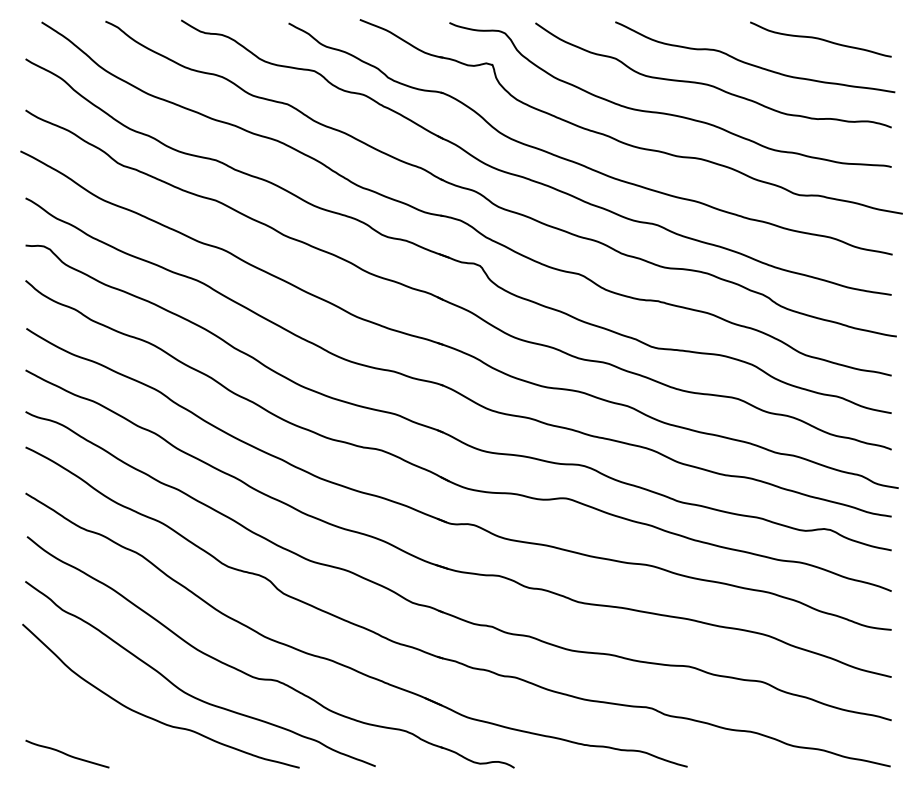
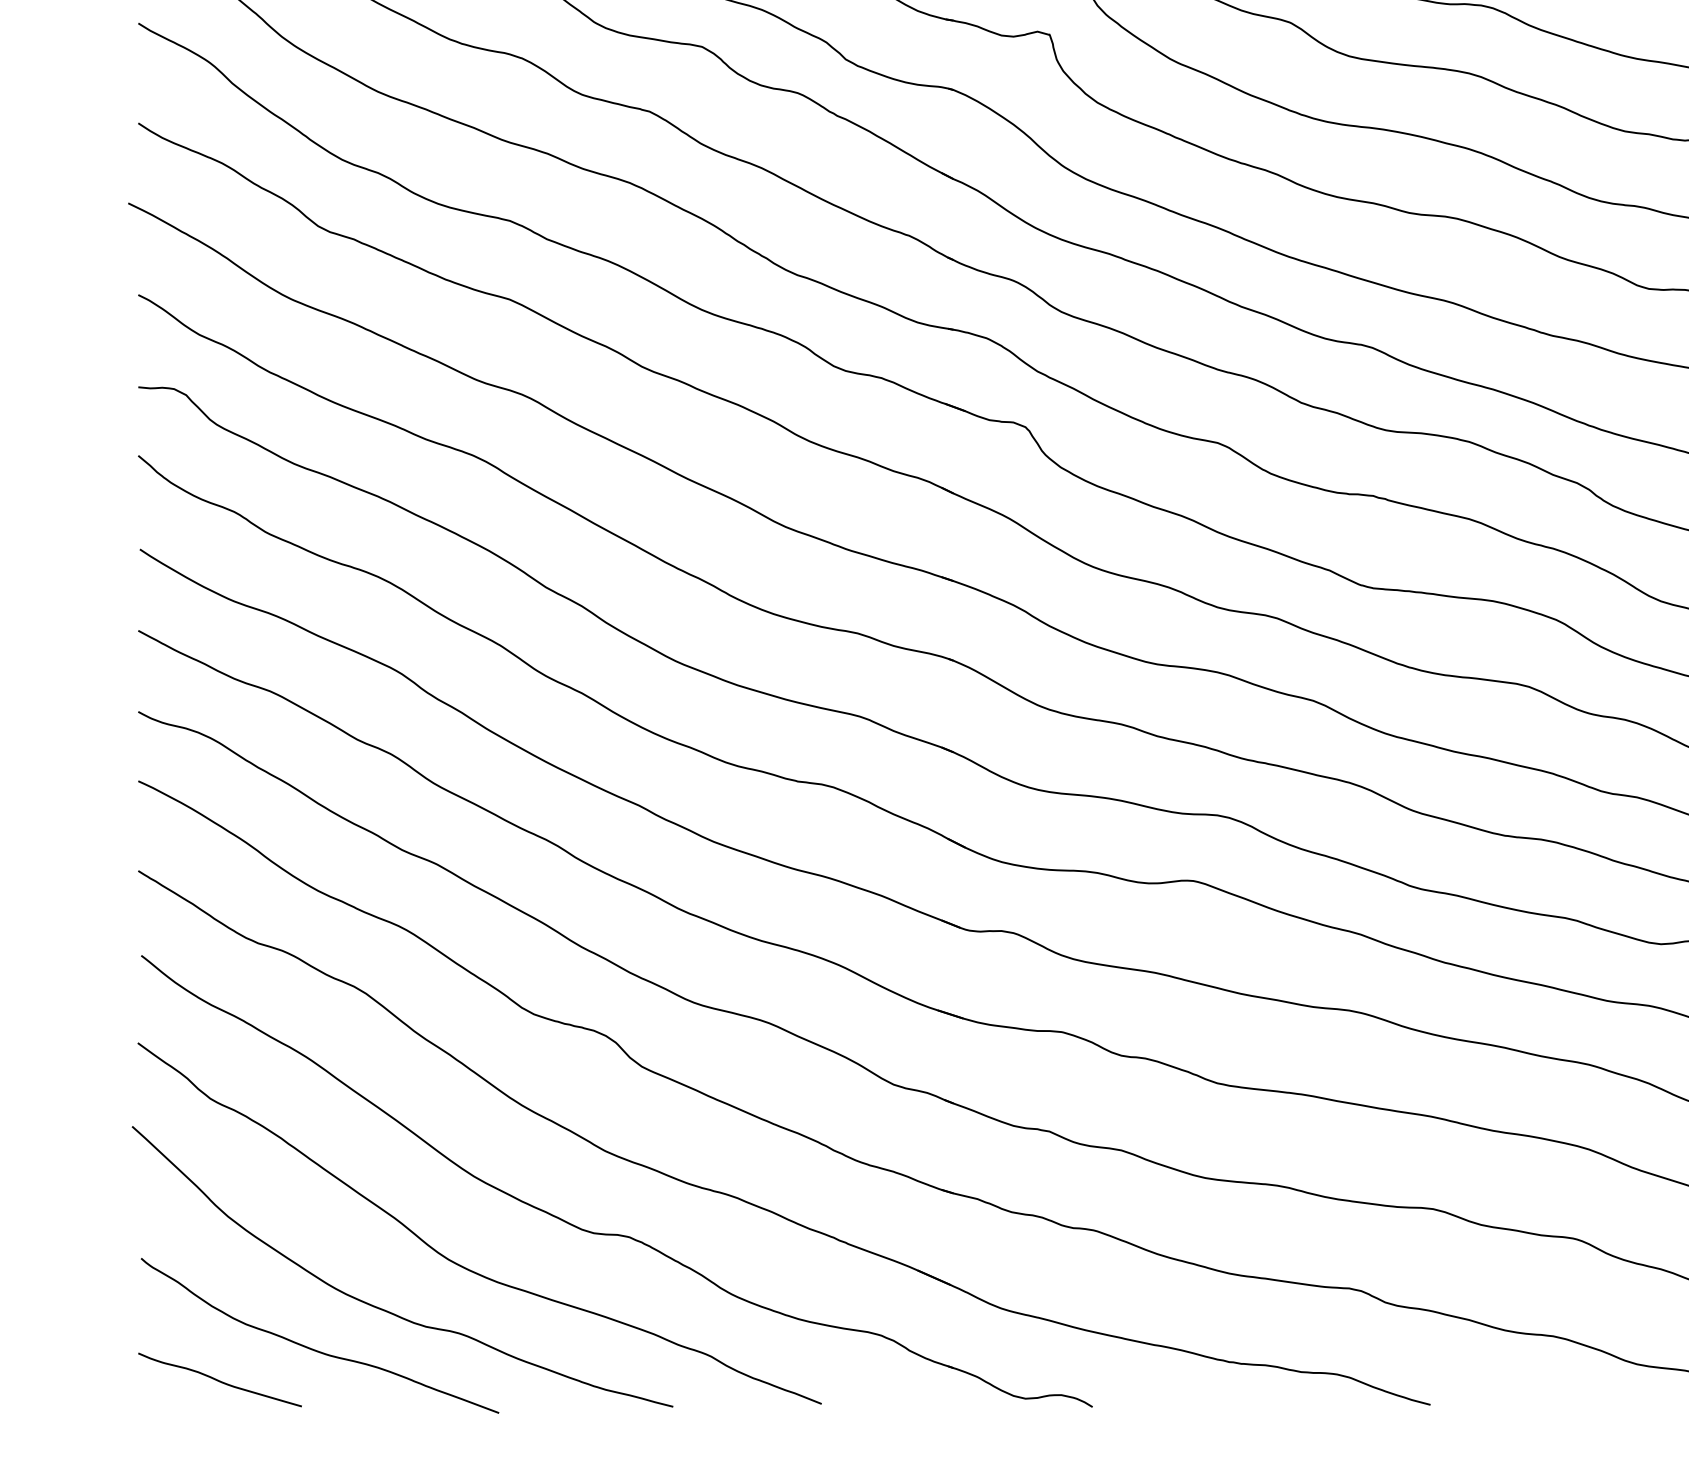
curve: (115, 737) -> (313, 1347), added

